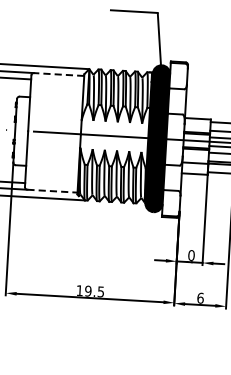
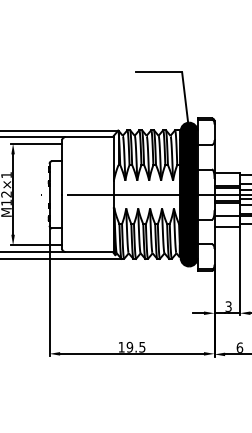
line: (59, 74) -> (89, 137), dashed -> solid
line: (52, 191) -> (89, 251), dashed -> solid
text: (191, 255) -> (228, 306), 0 -> 3

